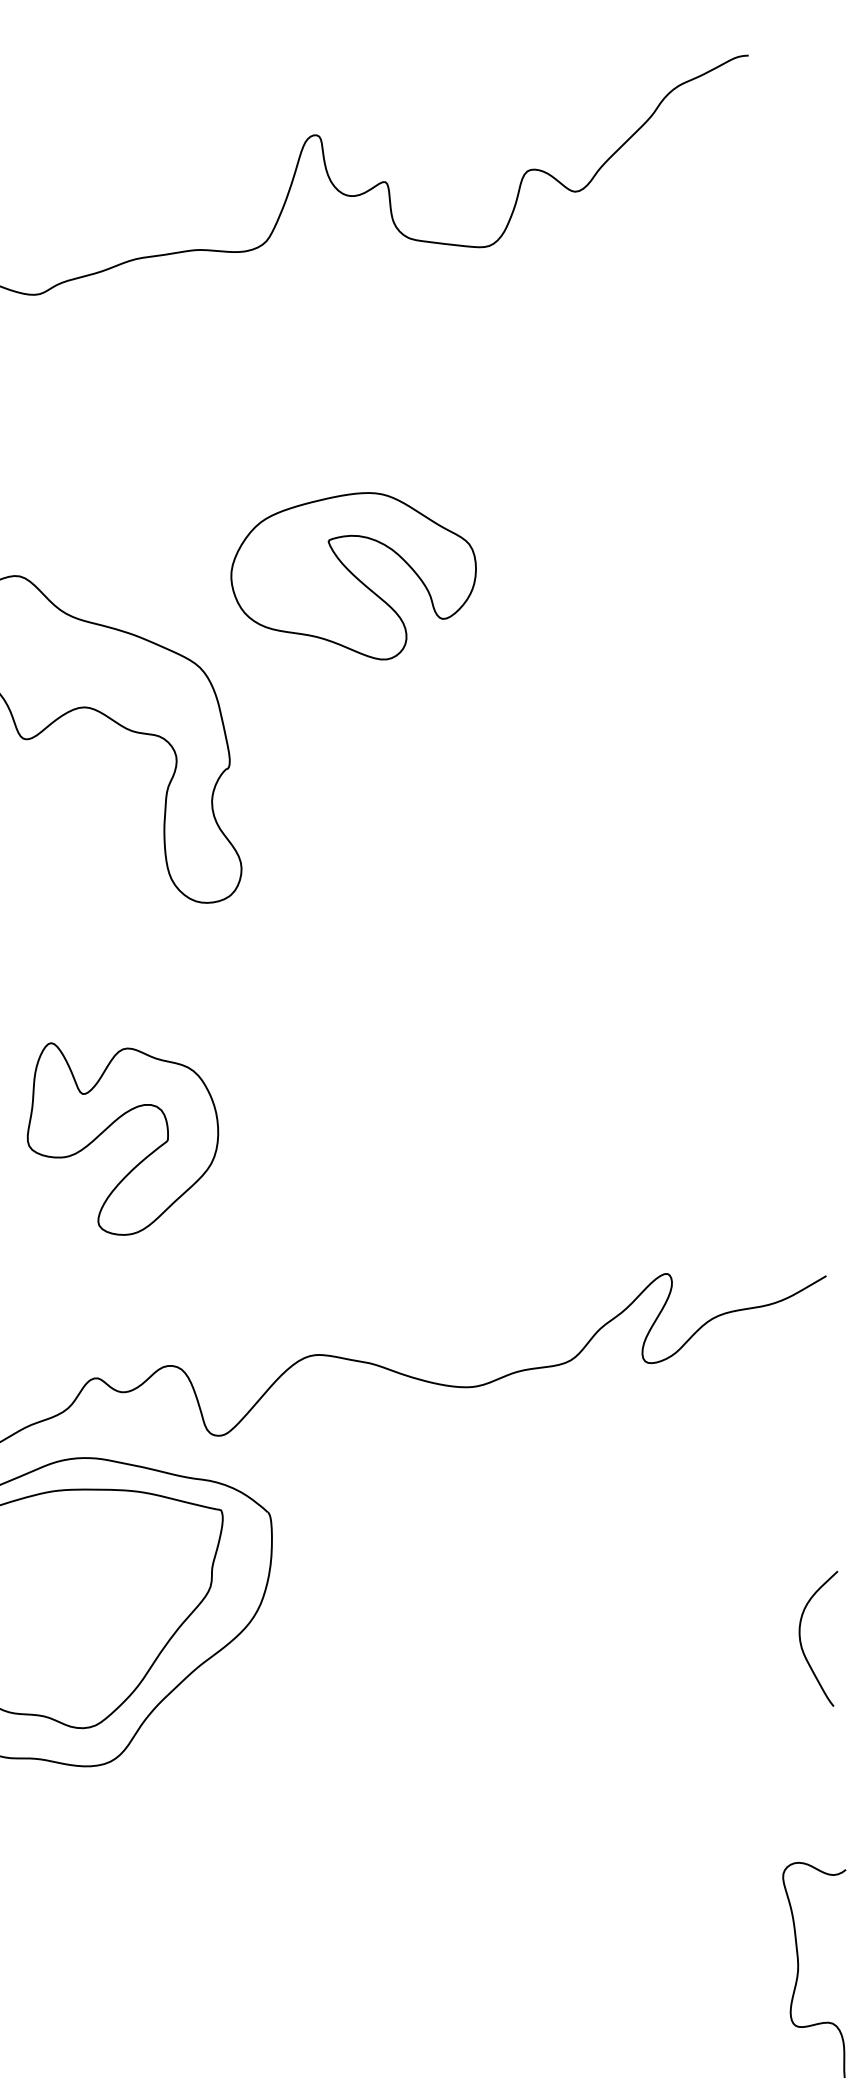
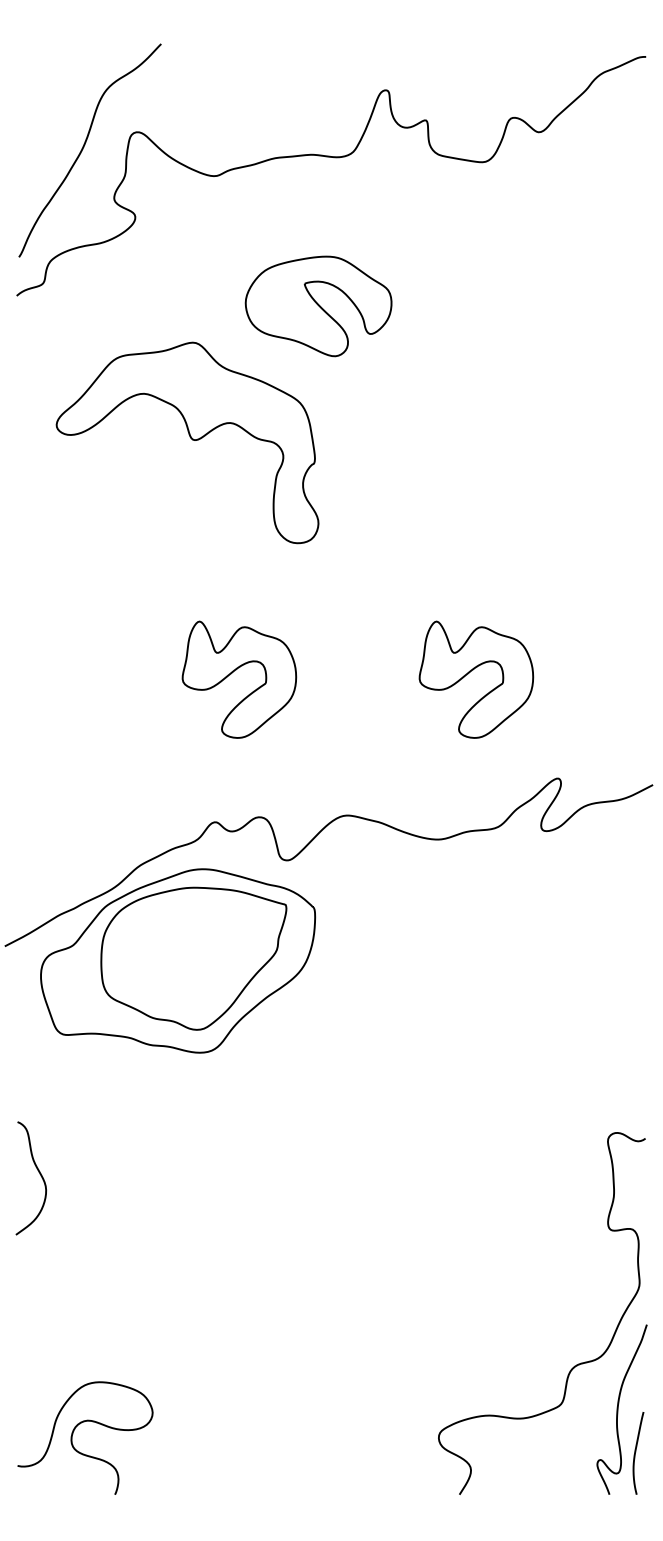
part: (353, 577) -> (318, 306), moved
part: (510, 1103) -> (470, 672), added
curve: (803, 1646) -> (627, 1004), removed

